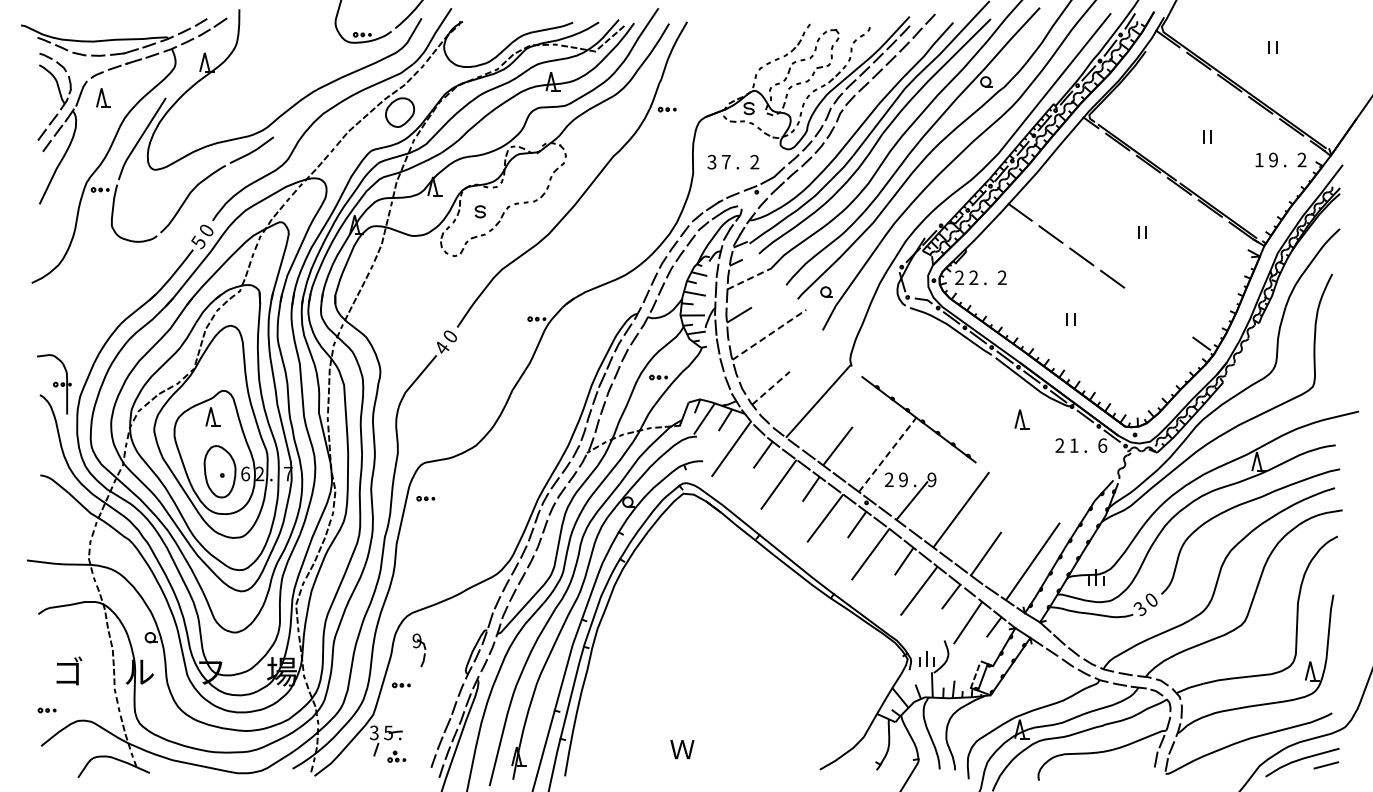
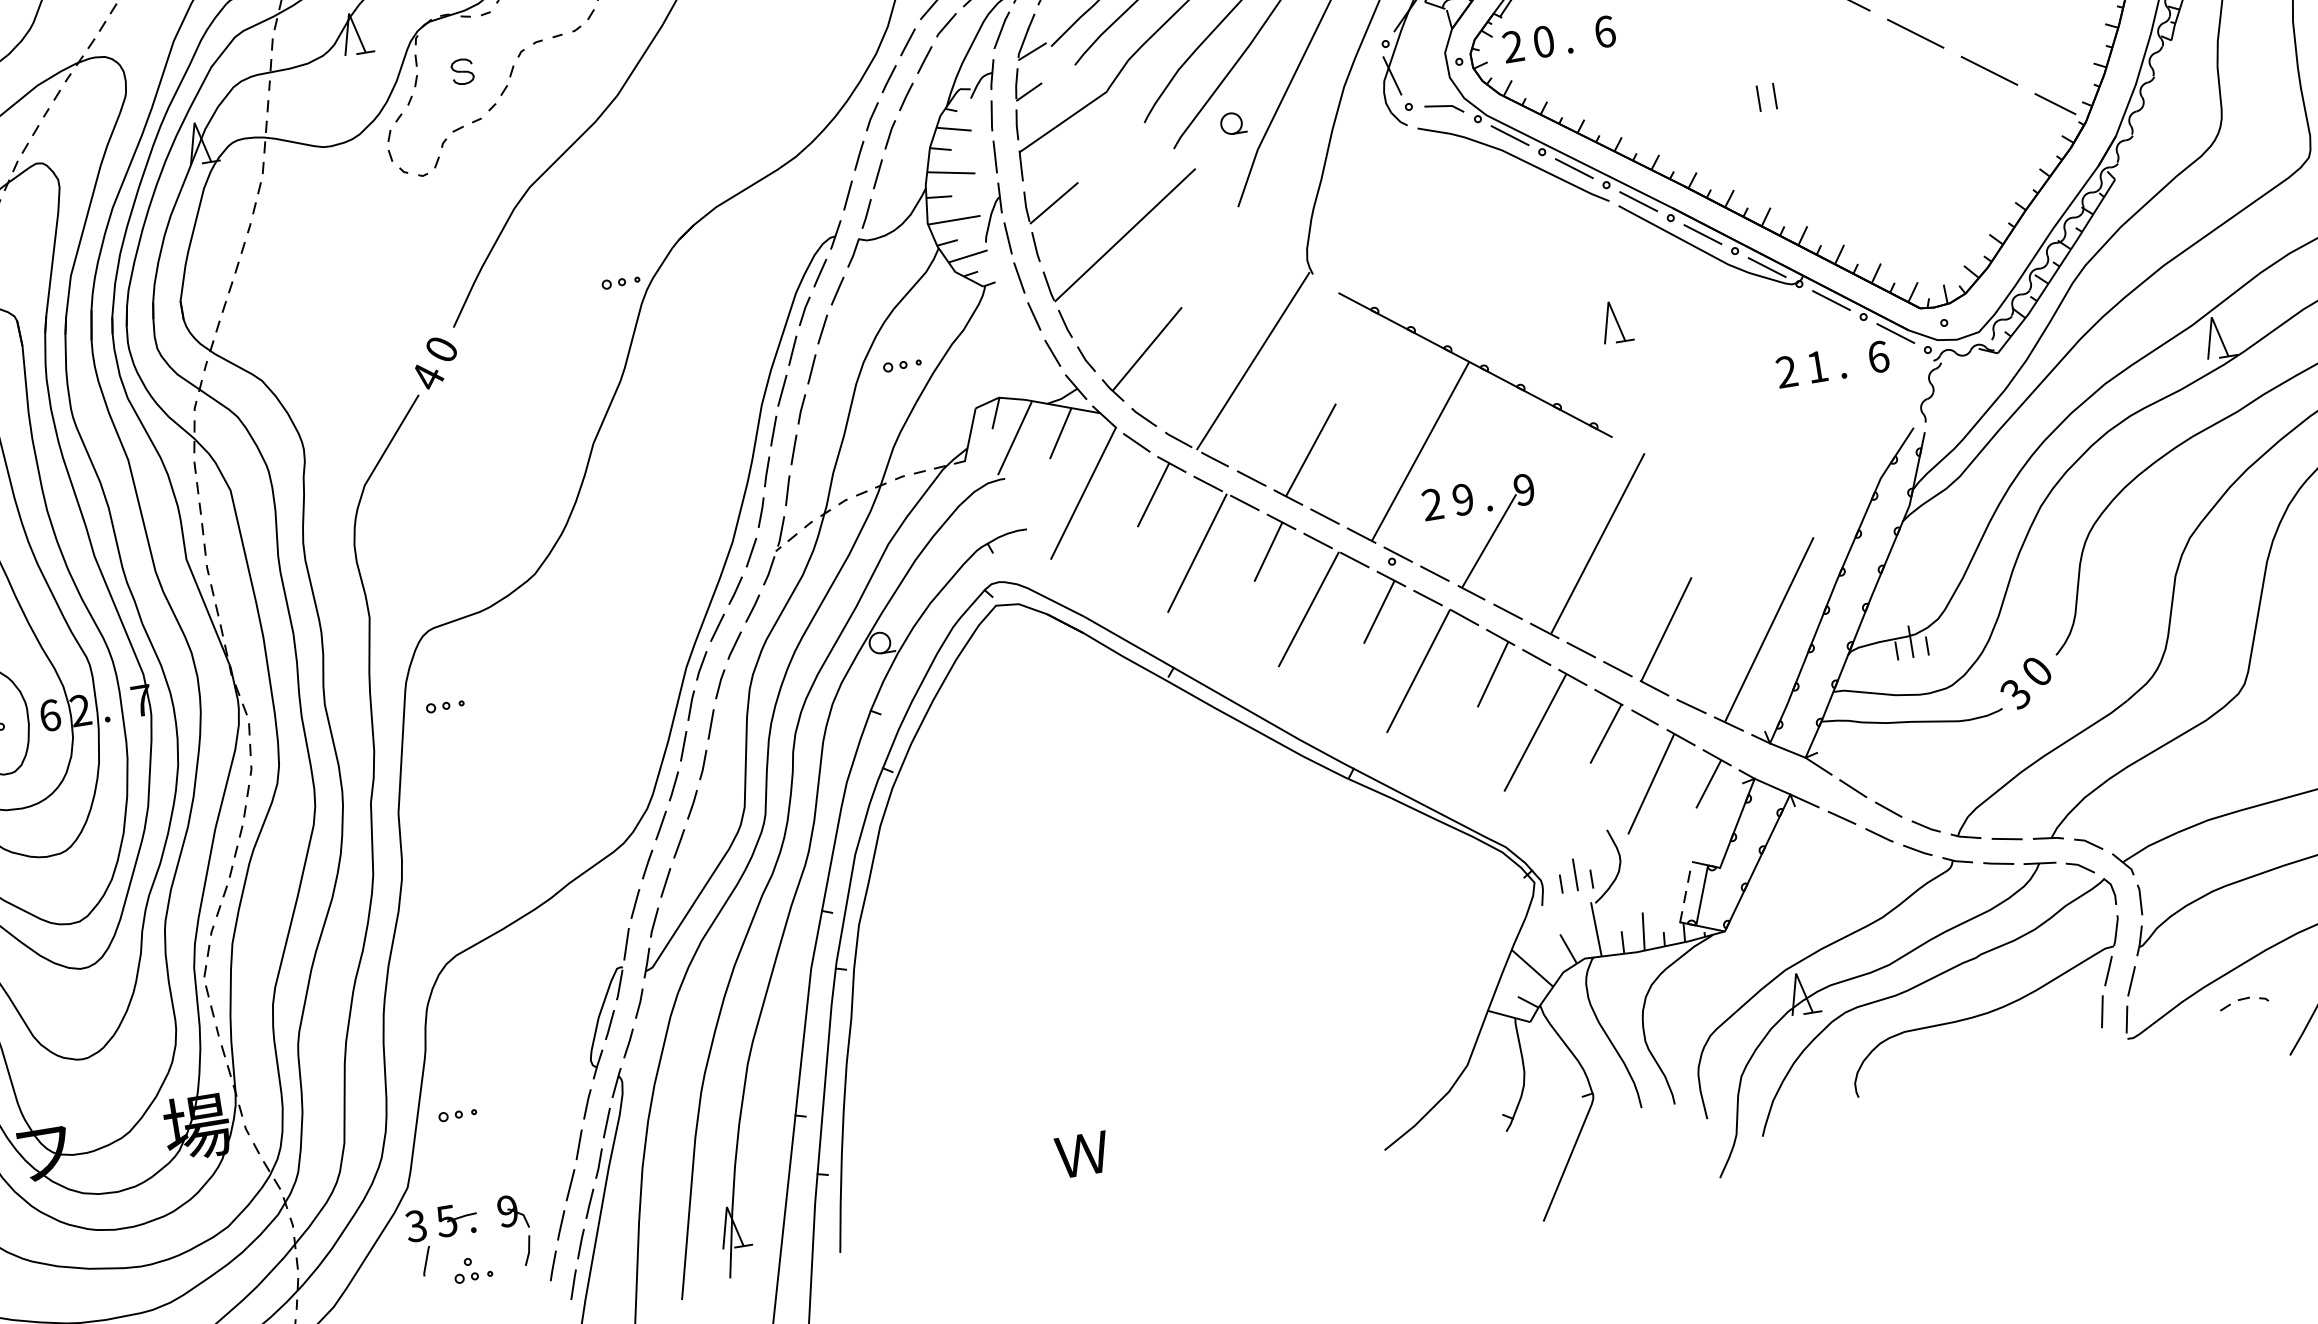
text: (973, 277) -> (1543, 41), 2 -> 0
text: (1001, 277) -> (1603, 31), 2 -> 6
line: (749, 278) -> (1063, 121), dashed -> solid
line: (1142, 301) -> (1913, 34), added
line: (1173, 323) -> (1987, 70), added
line: (769, 334) -> (1125, 234), dashed -> solid
line: (771, 388) -> (1148, 349), dashed -> solid
part: (1021, 419) -> (1615, 322), moved
line: (887, 454) -> (1420, 450), dashed -> solid
part: (419, 650) -> (516, 1230), moved
part: (1220, 765) -> (2242, 1002), added

